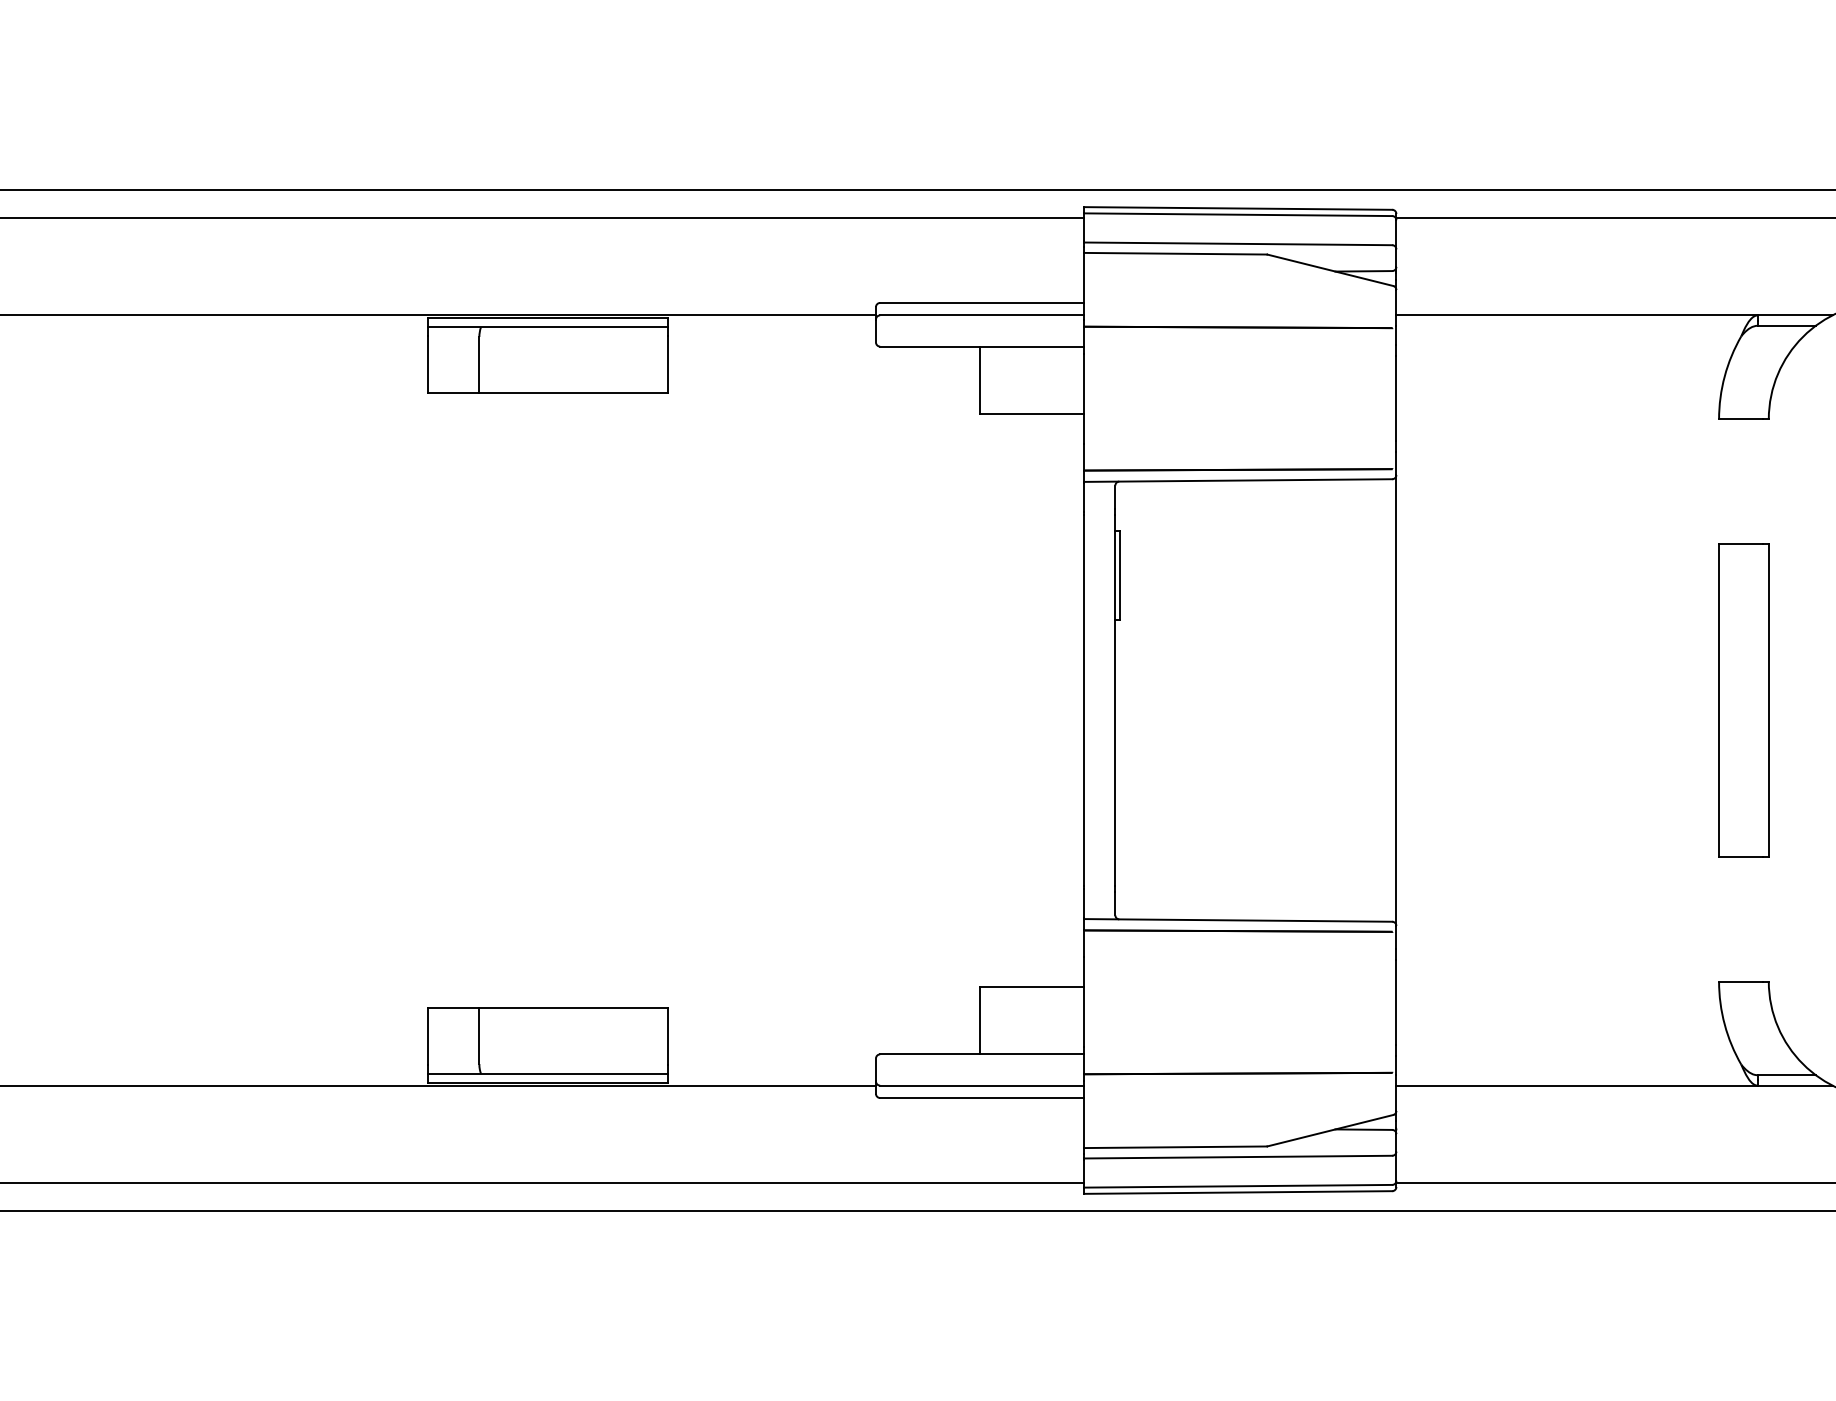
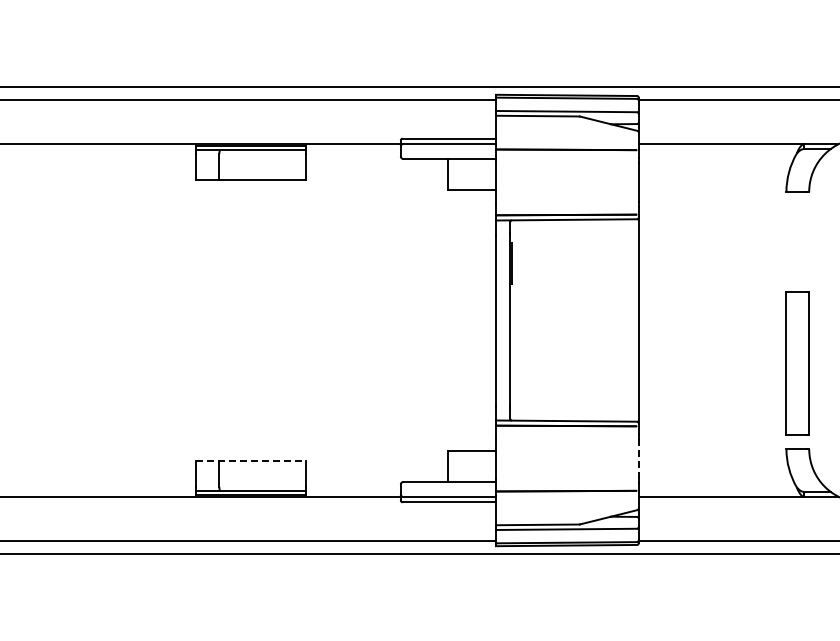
part: (1743, 700) -> (797, 363), moved
line: (1395, 1004) -> (638, 459), solid -> dashed
line: (547, 1006) -> (250, 460), solid -> dashed

